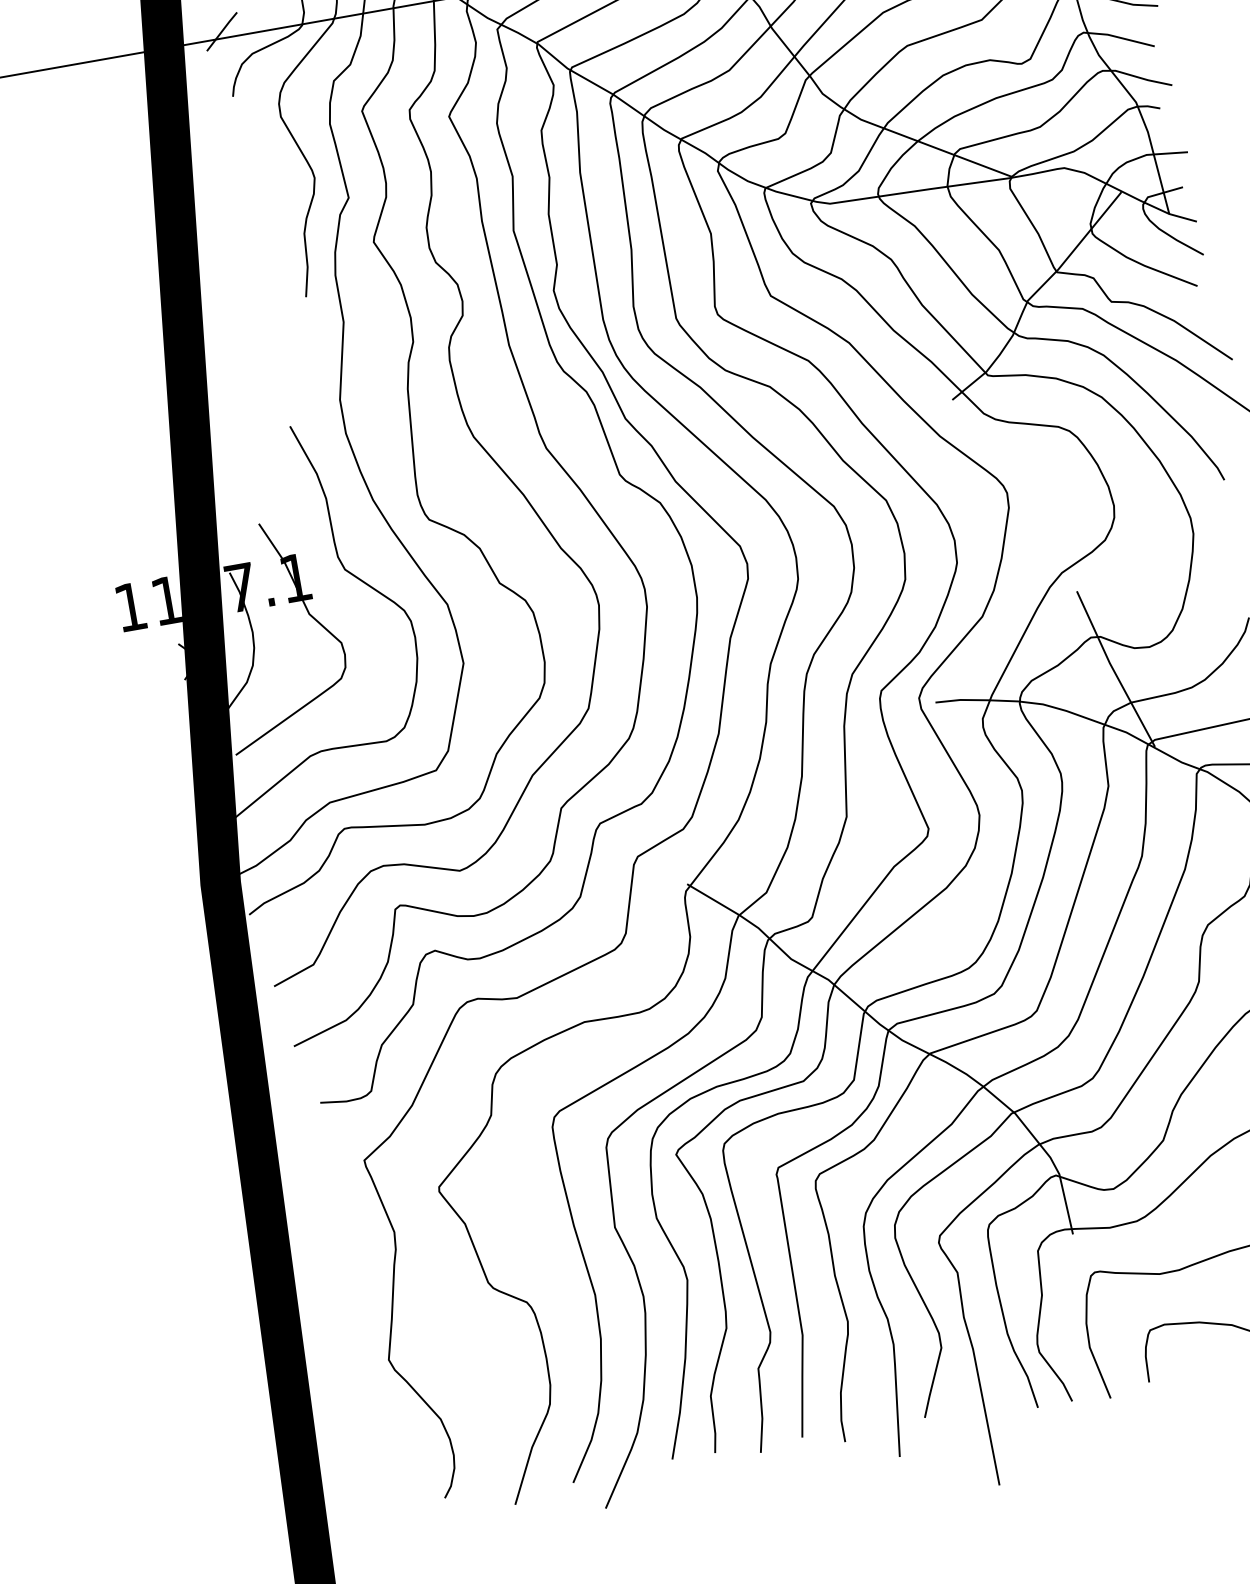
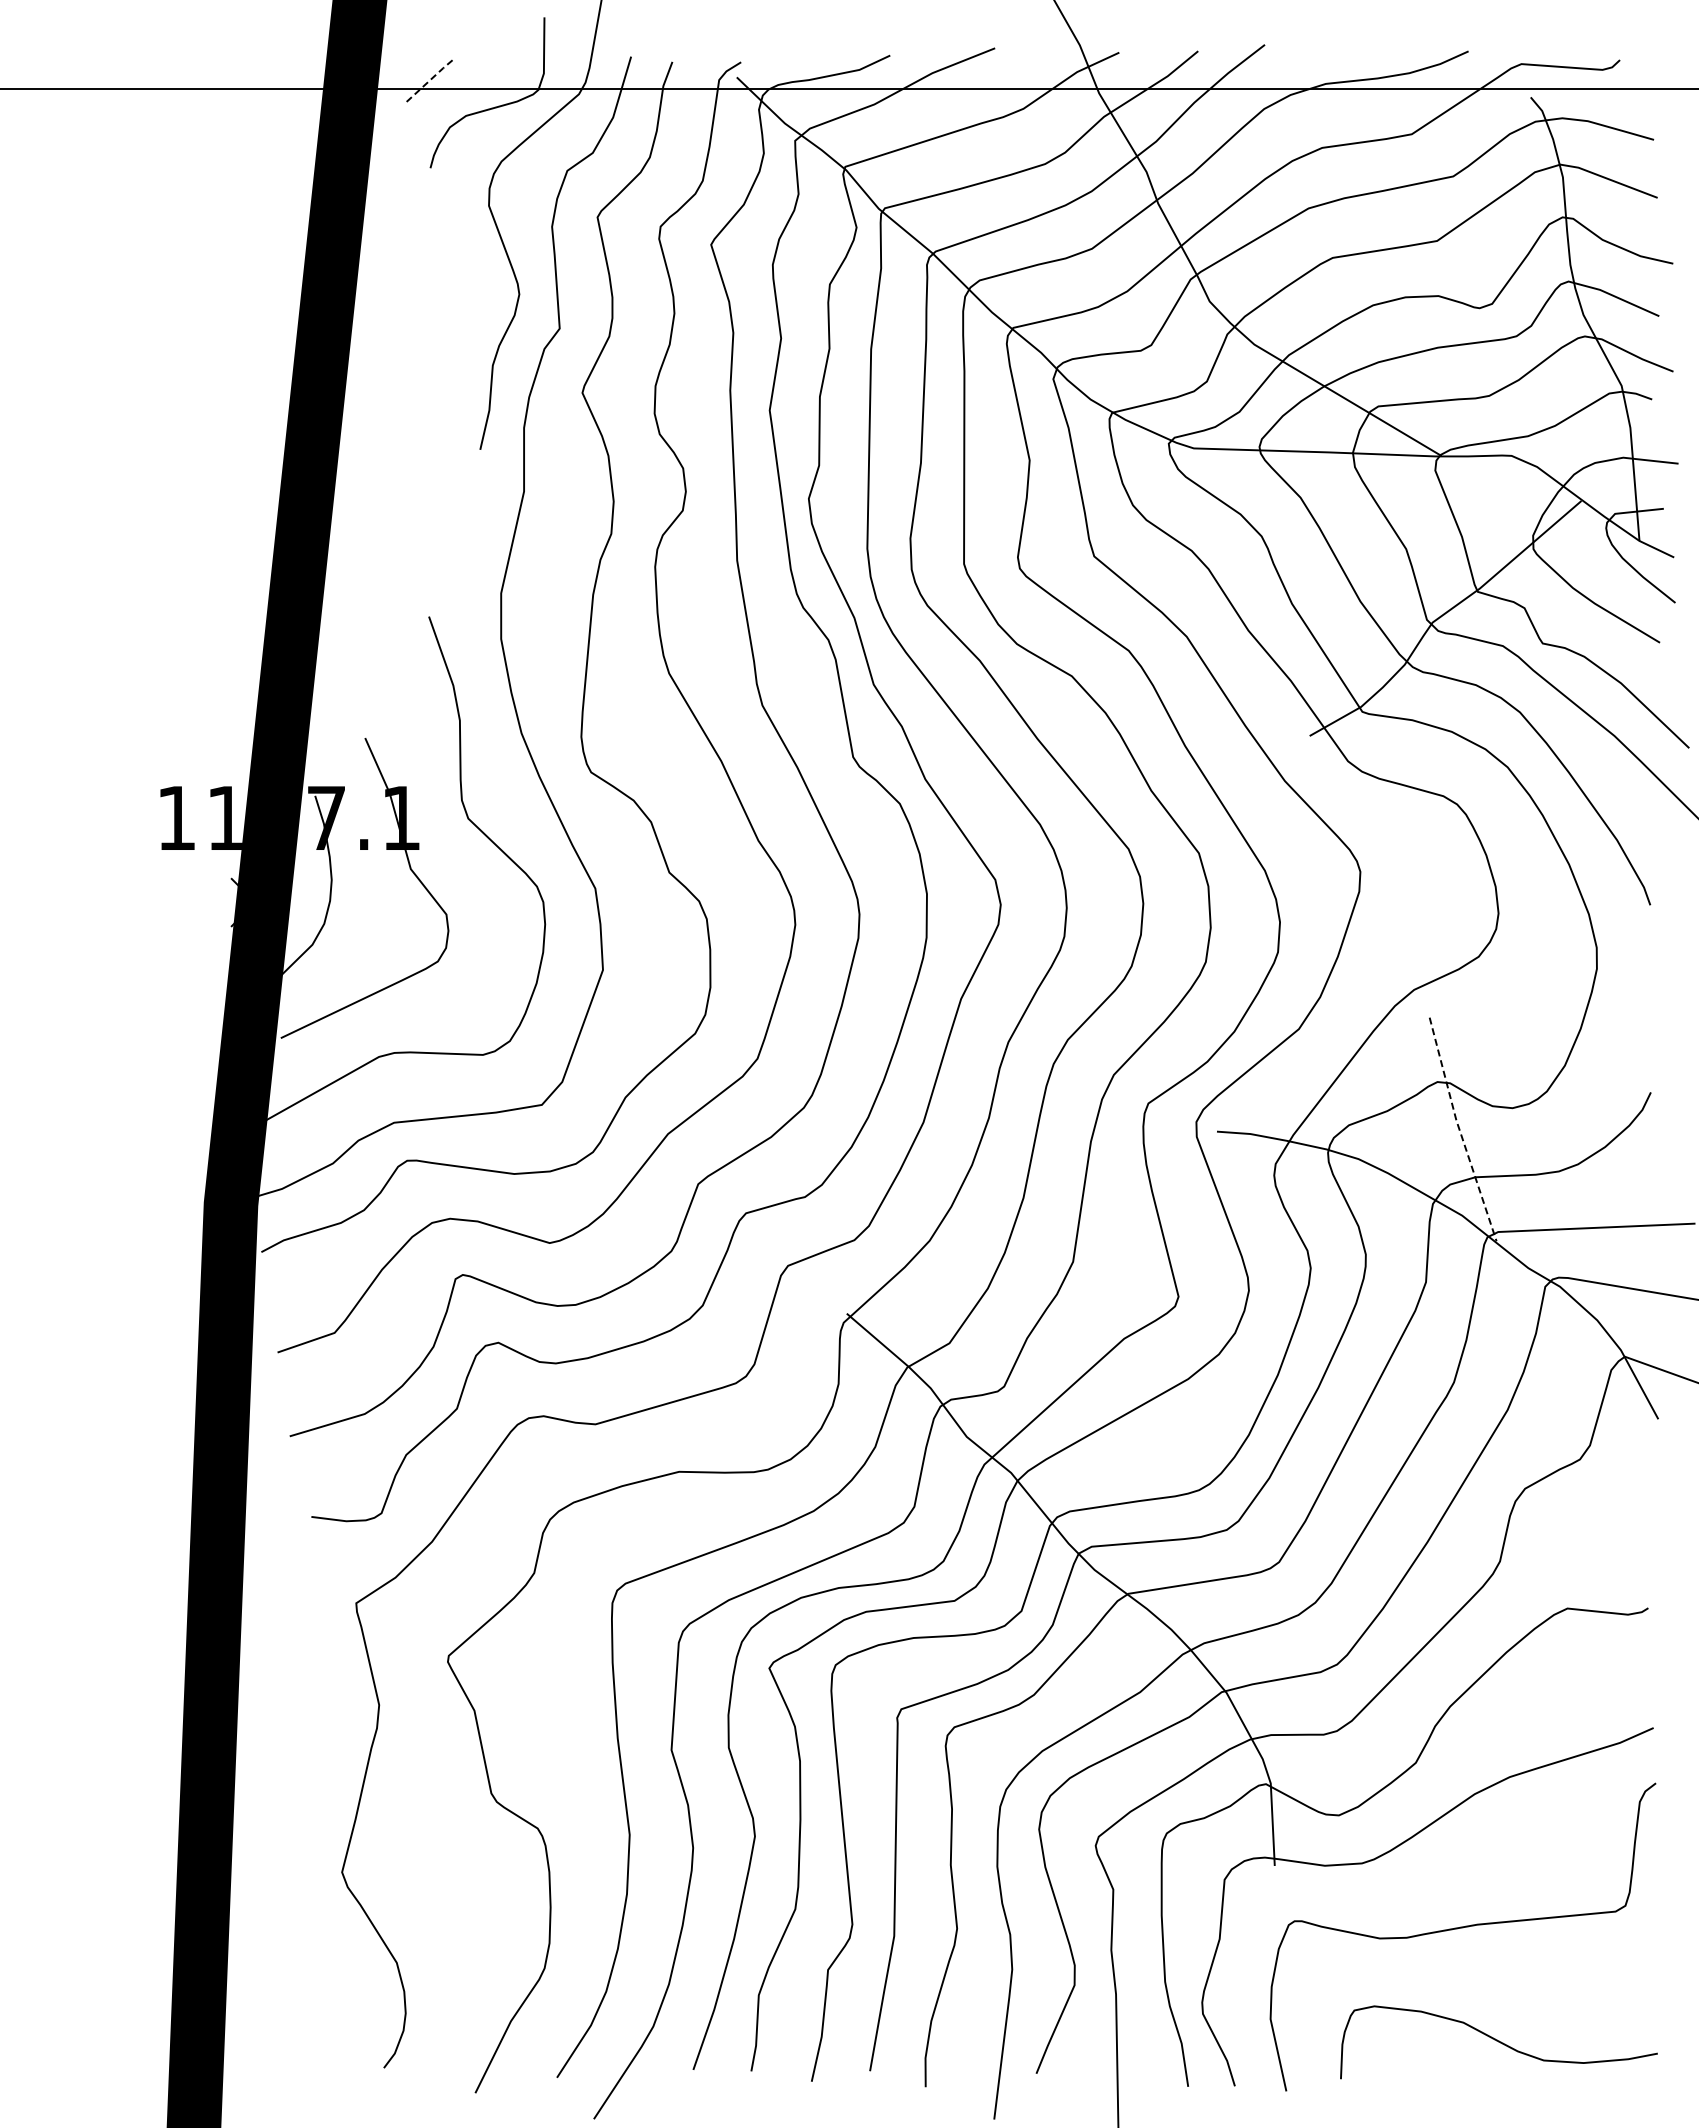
line: (222, 30) -> (431, 78), solid -> dashed
line: (1113, 669) -> (1459, 1129), solid -> dashed

